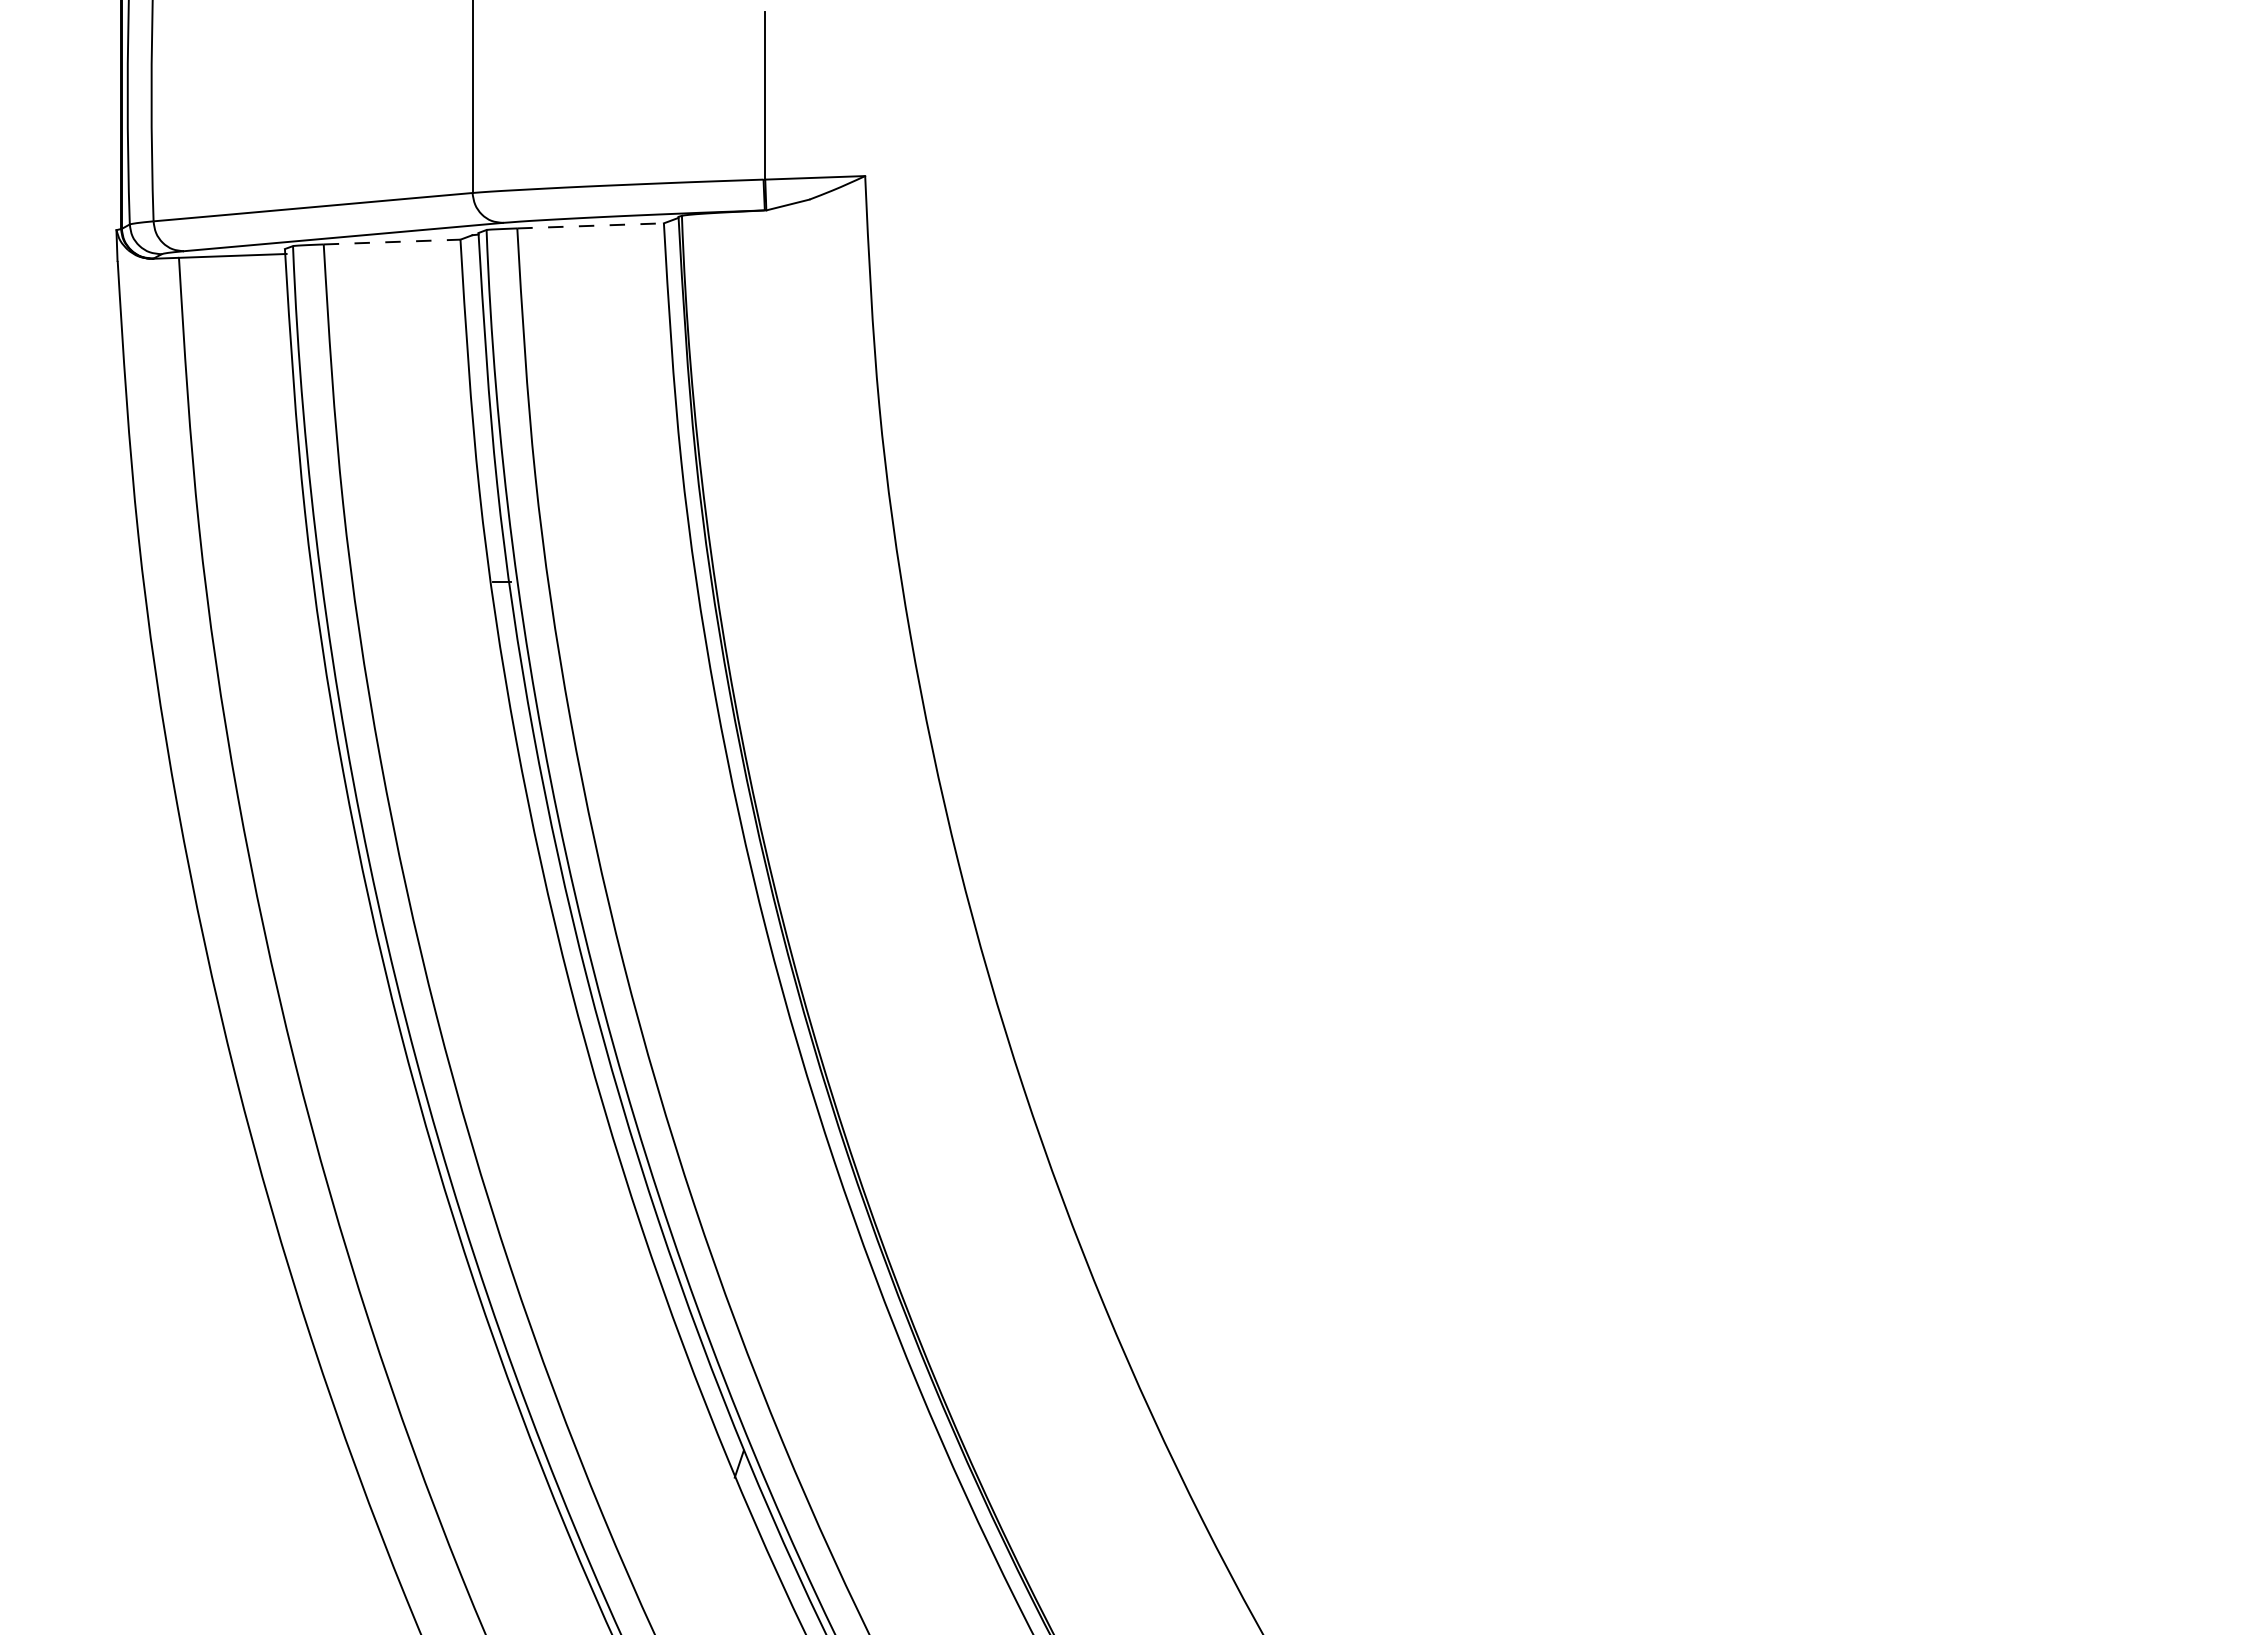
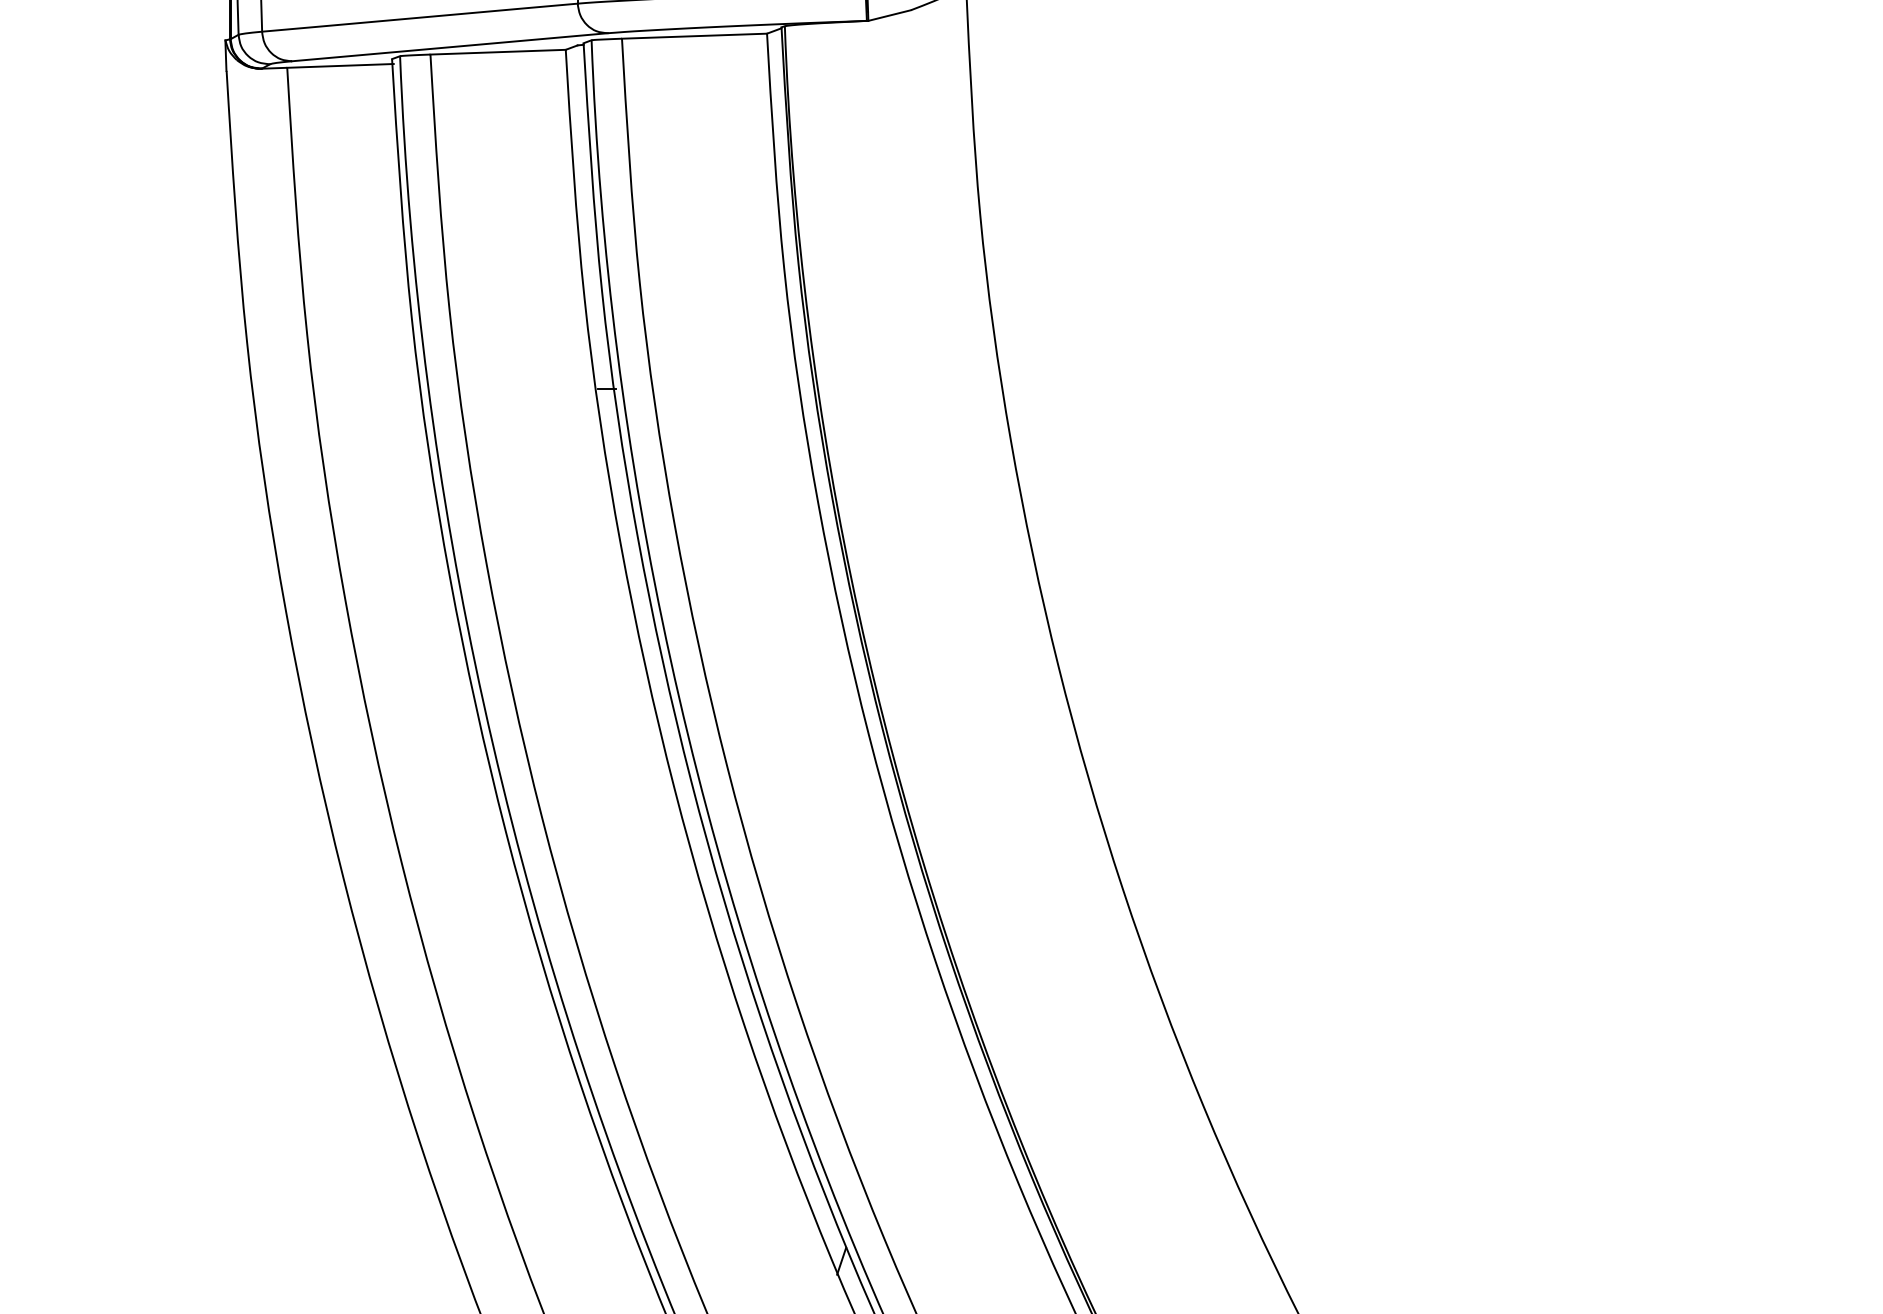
line: (591, 225) -> (695, 35), dashed -> solid
line: (392, 242) -> (498, 52), dashed -> solid

